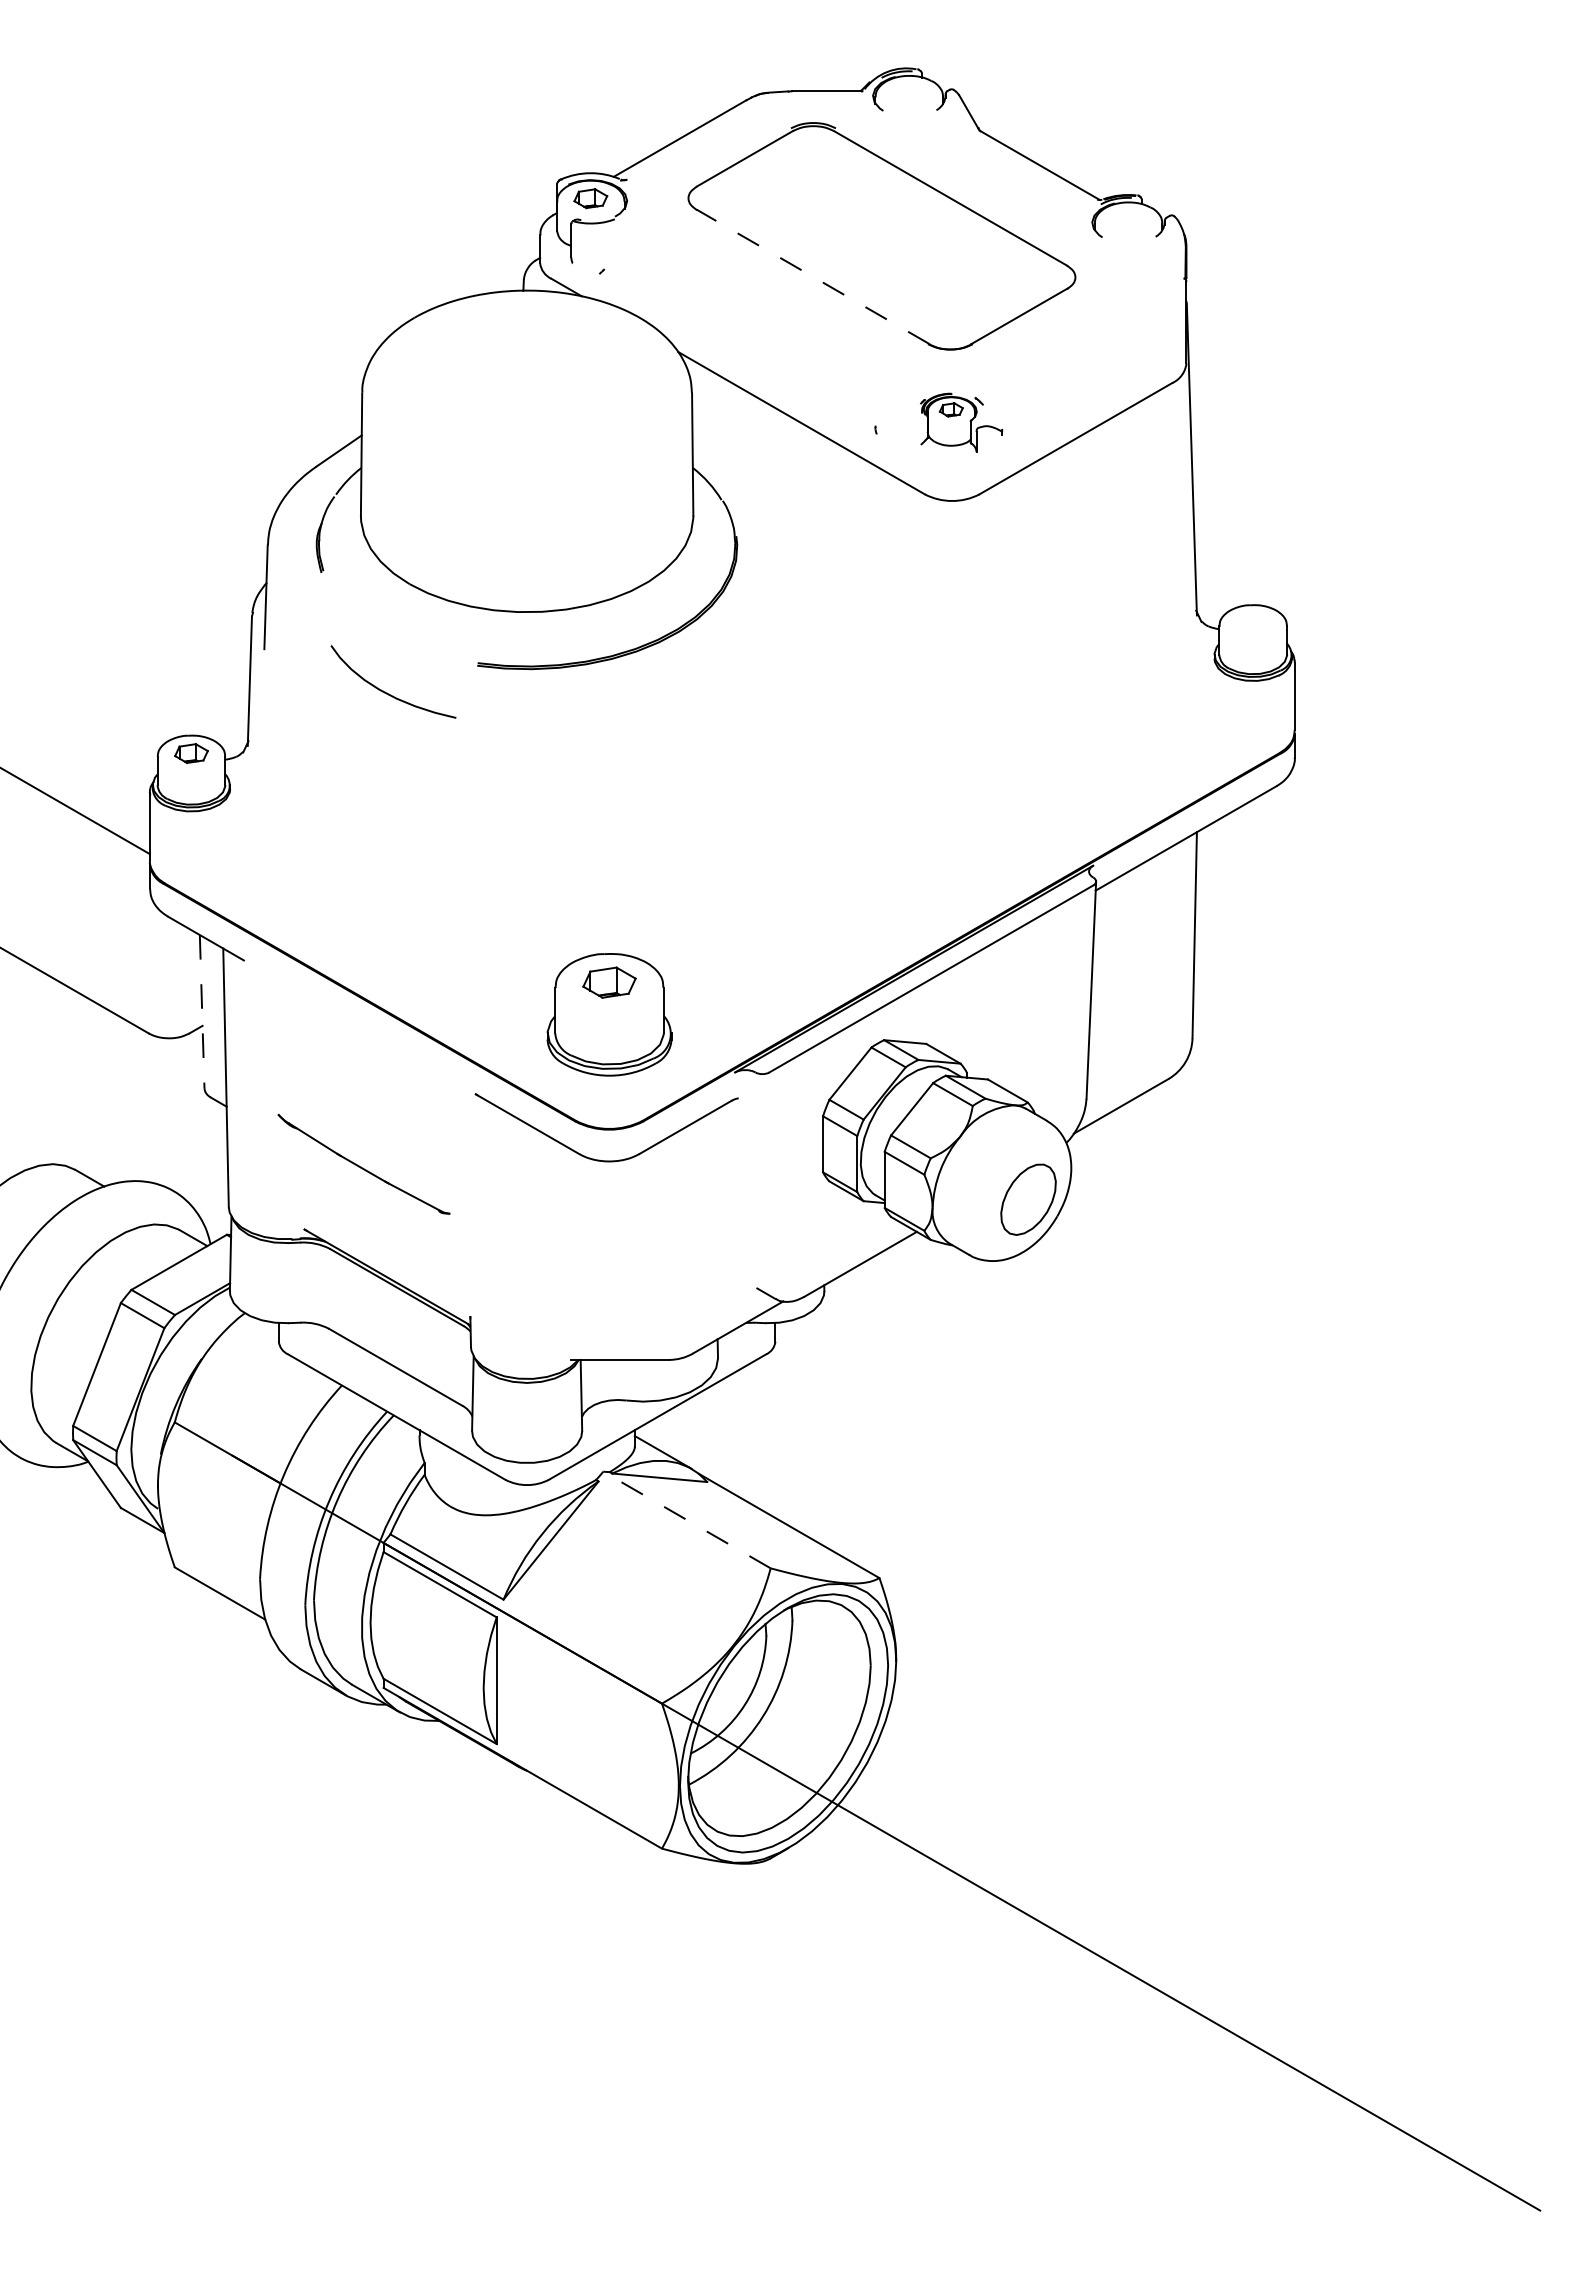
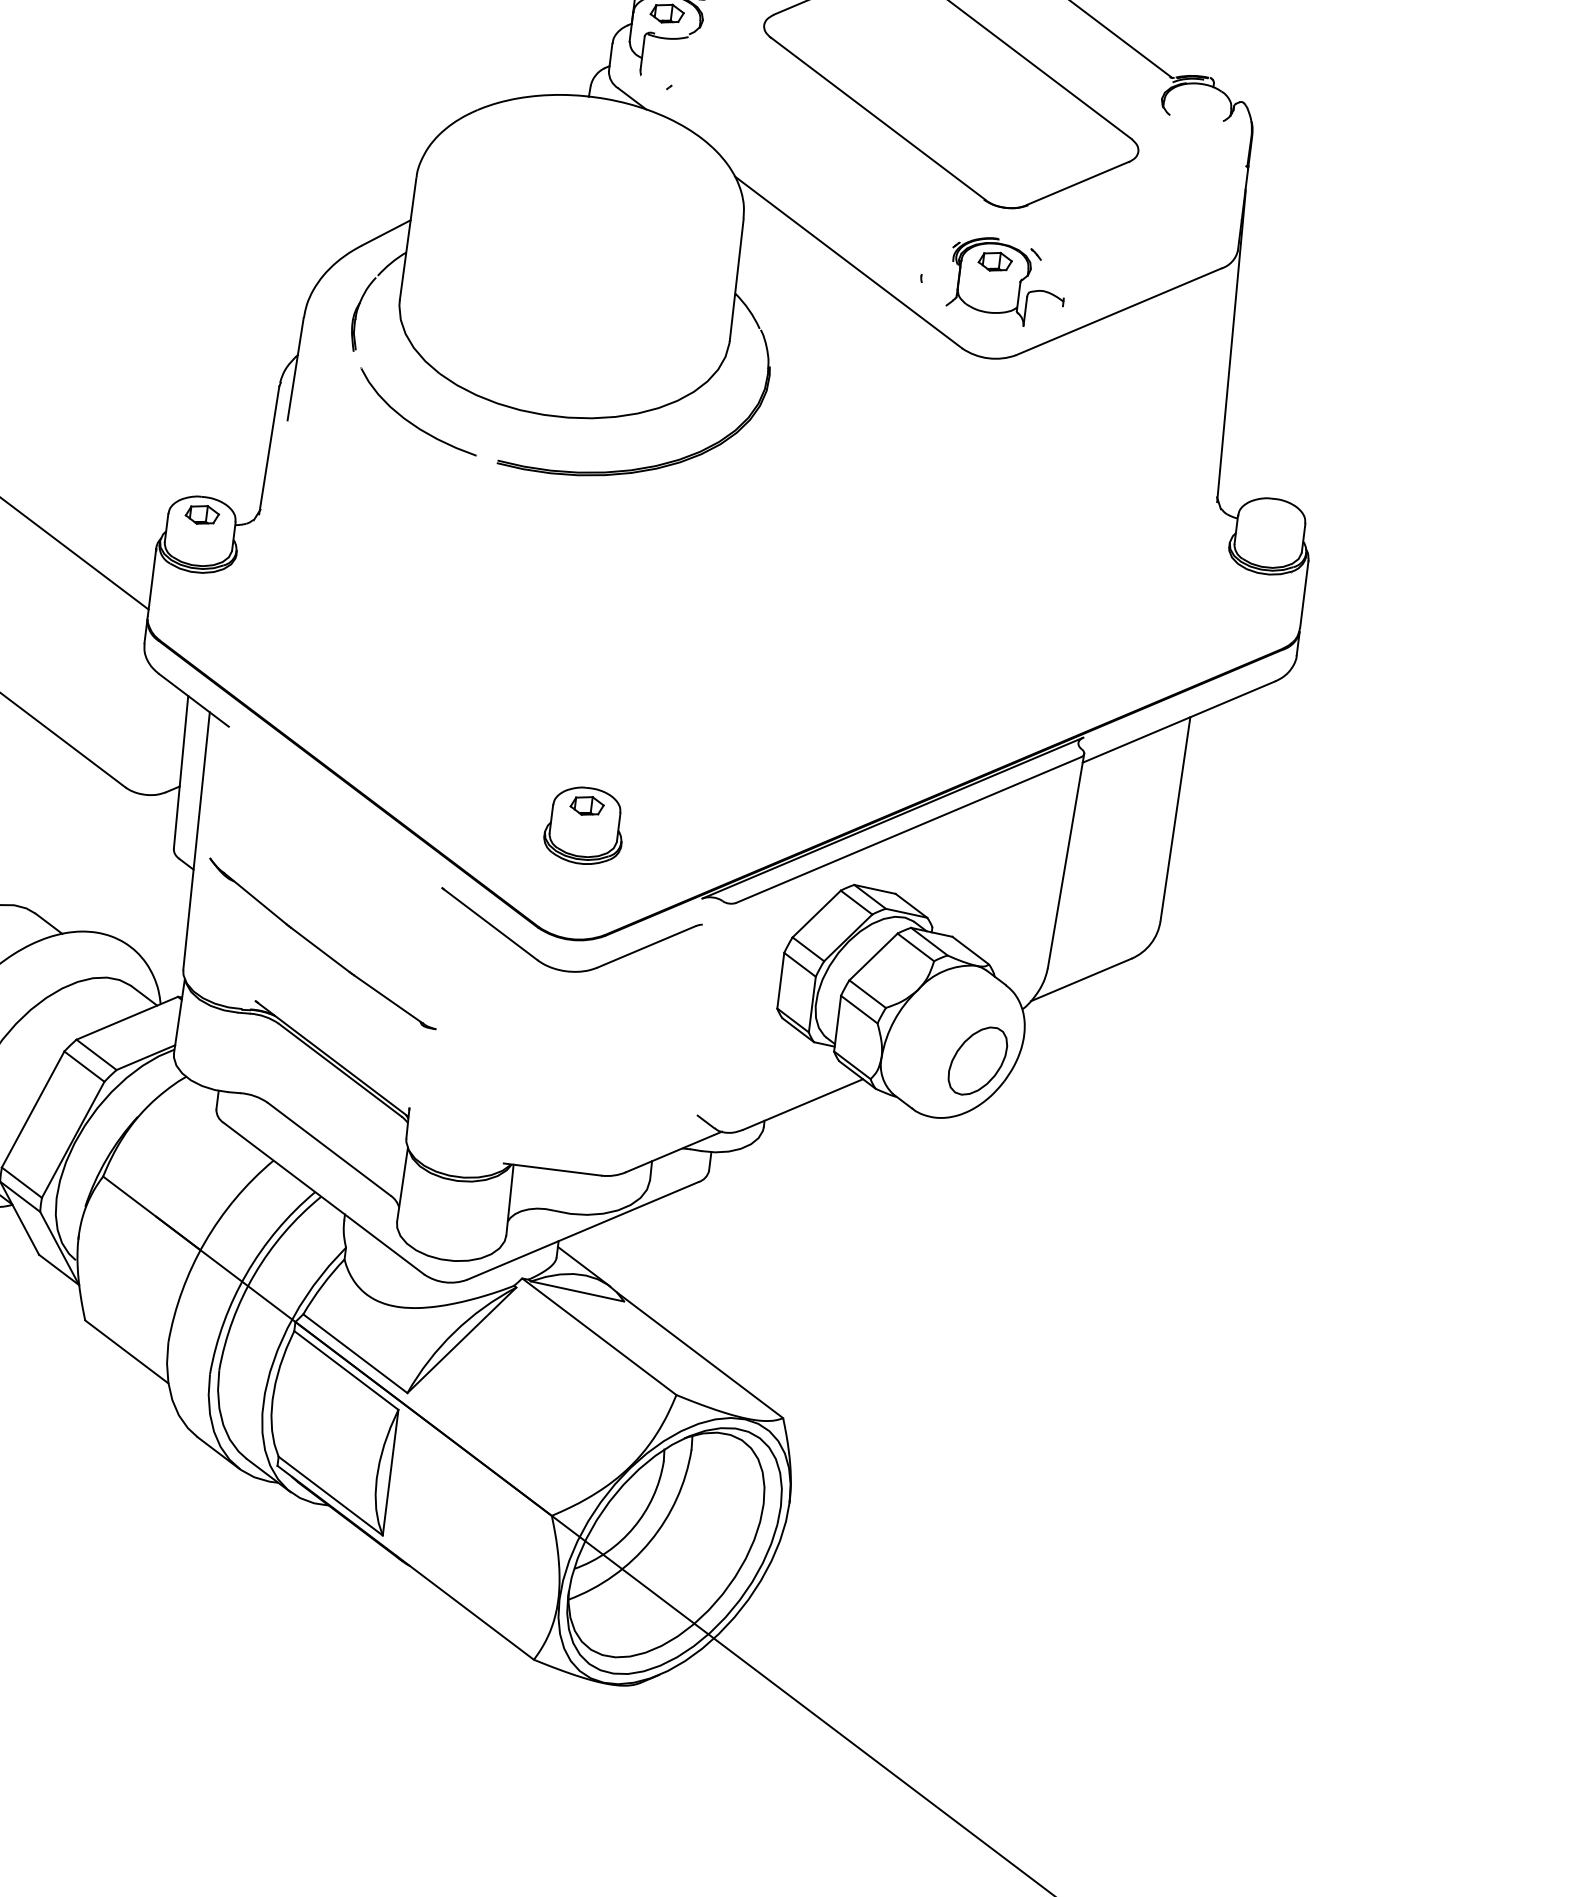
line: (812, 276) -> (877, 118), dashed -> solid
part: (961, 422) -> (1007, 281), size x1.43
part: (387, 692) -> (411, 421), moved
line: (202, 1011) -> (181, 772), dashed -> solid
part: (608, 1014) -> (583, 825), size x0.62
part: (363, 1163) -> (322, 942), size x1.43
line: (686, 1520) -> (598, 1337), dashed -> solid

